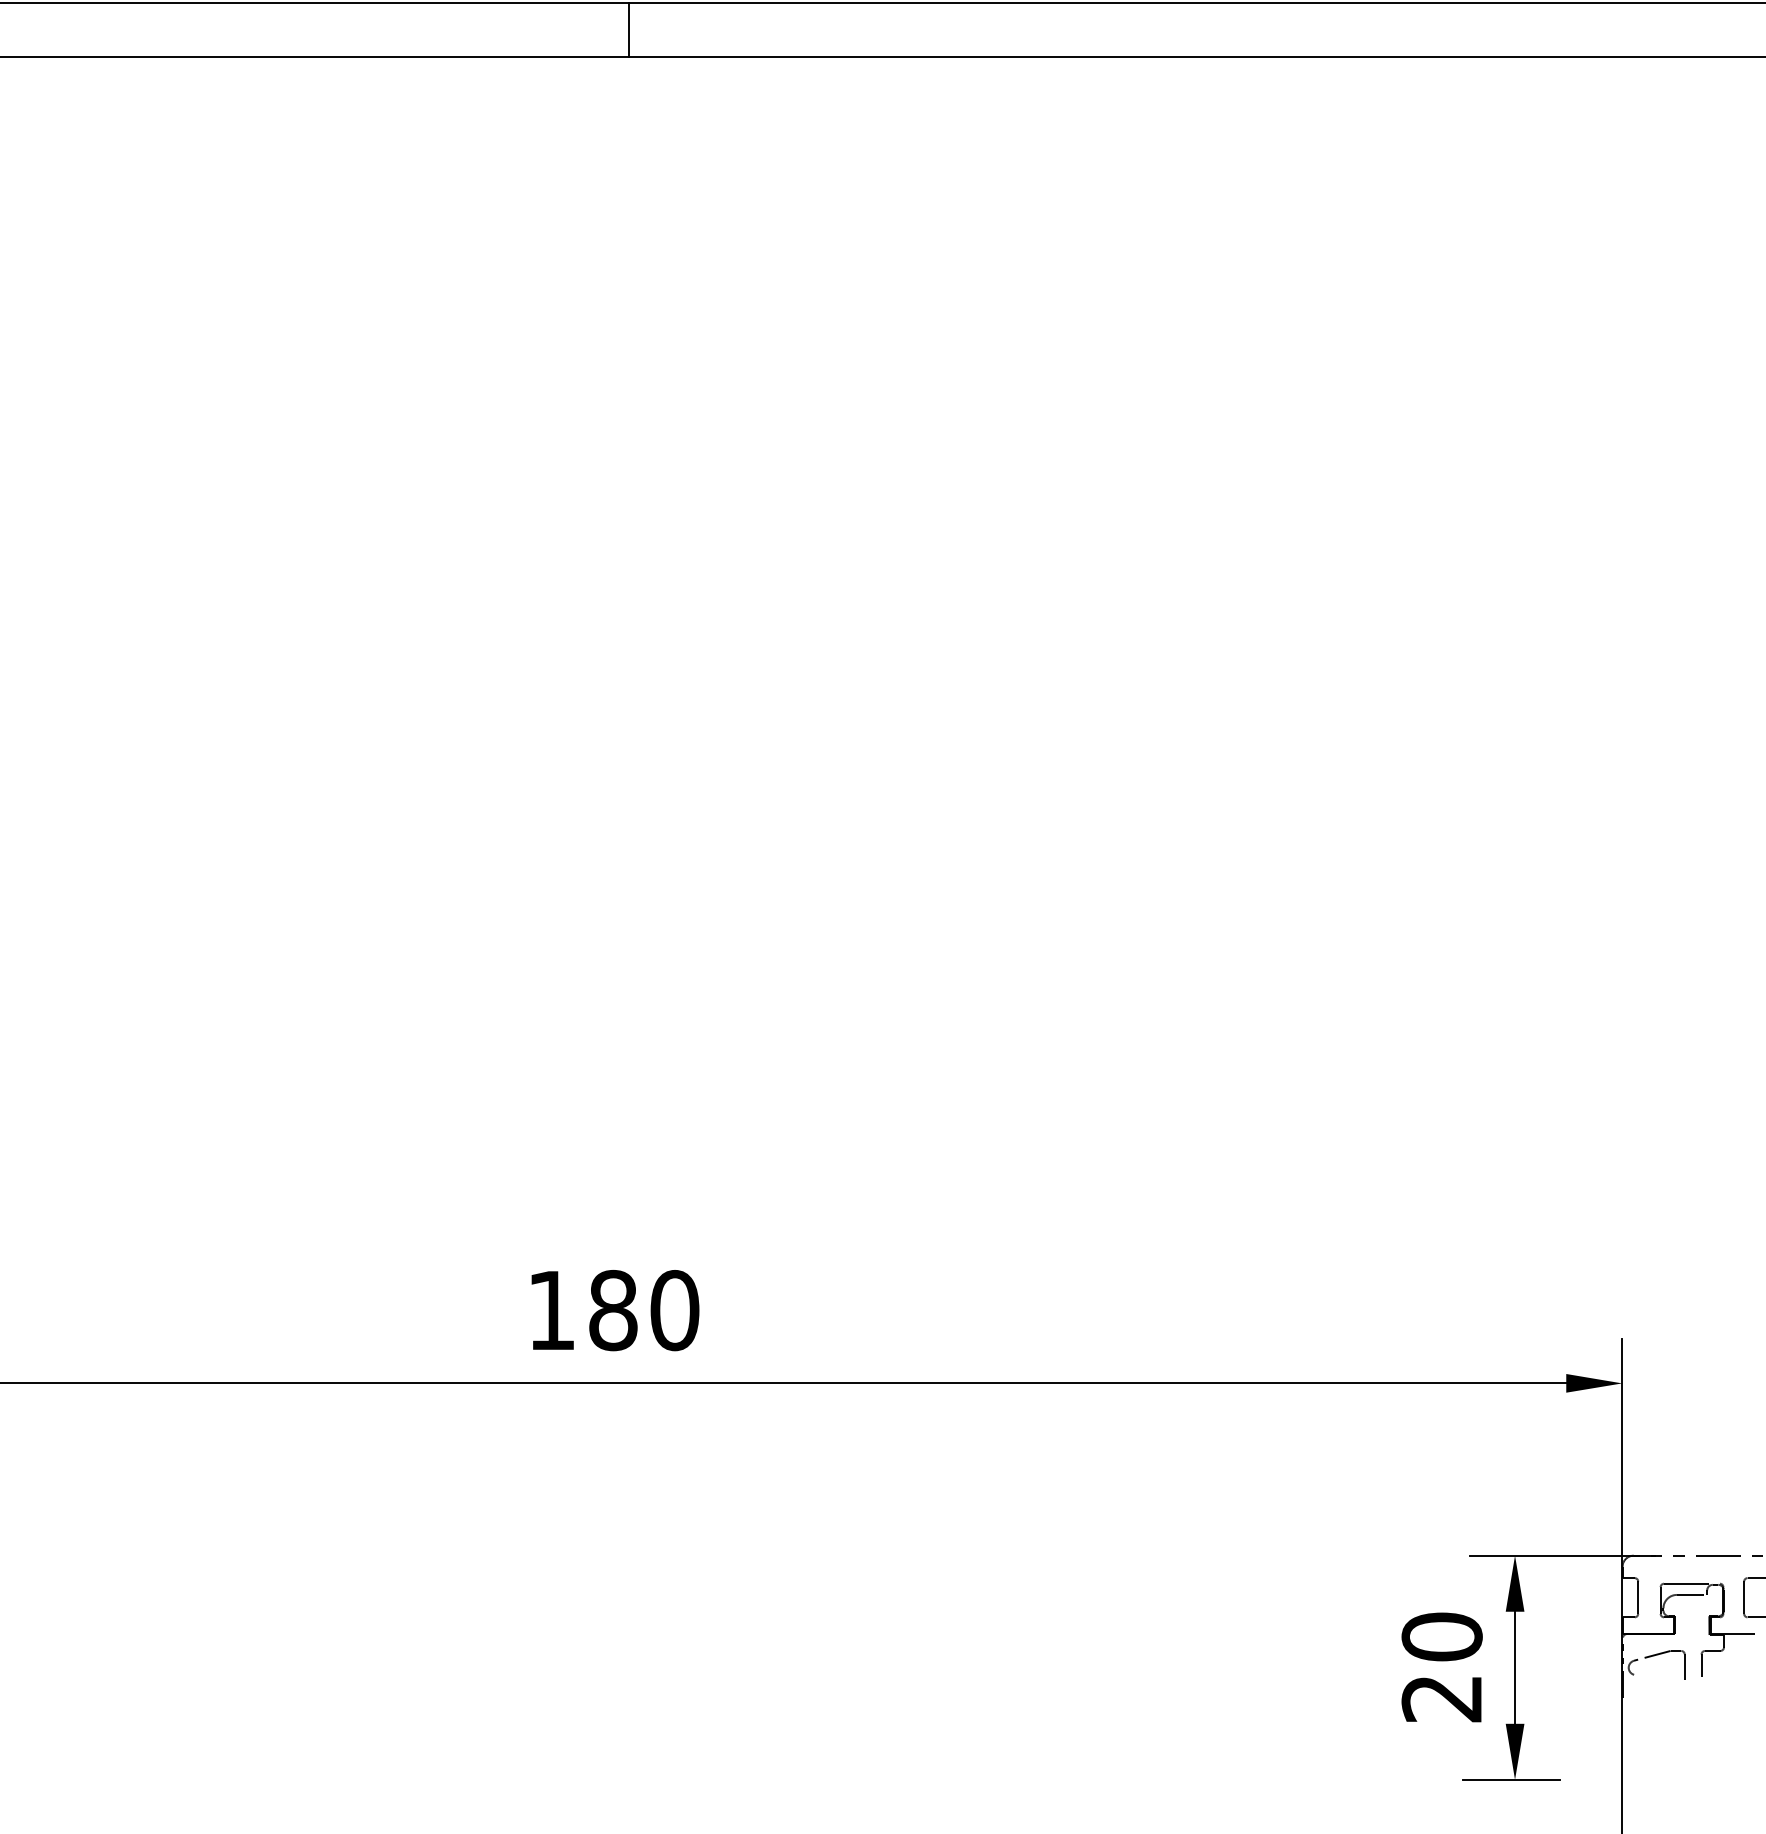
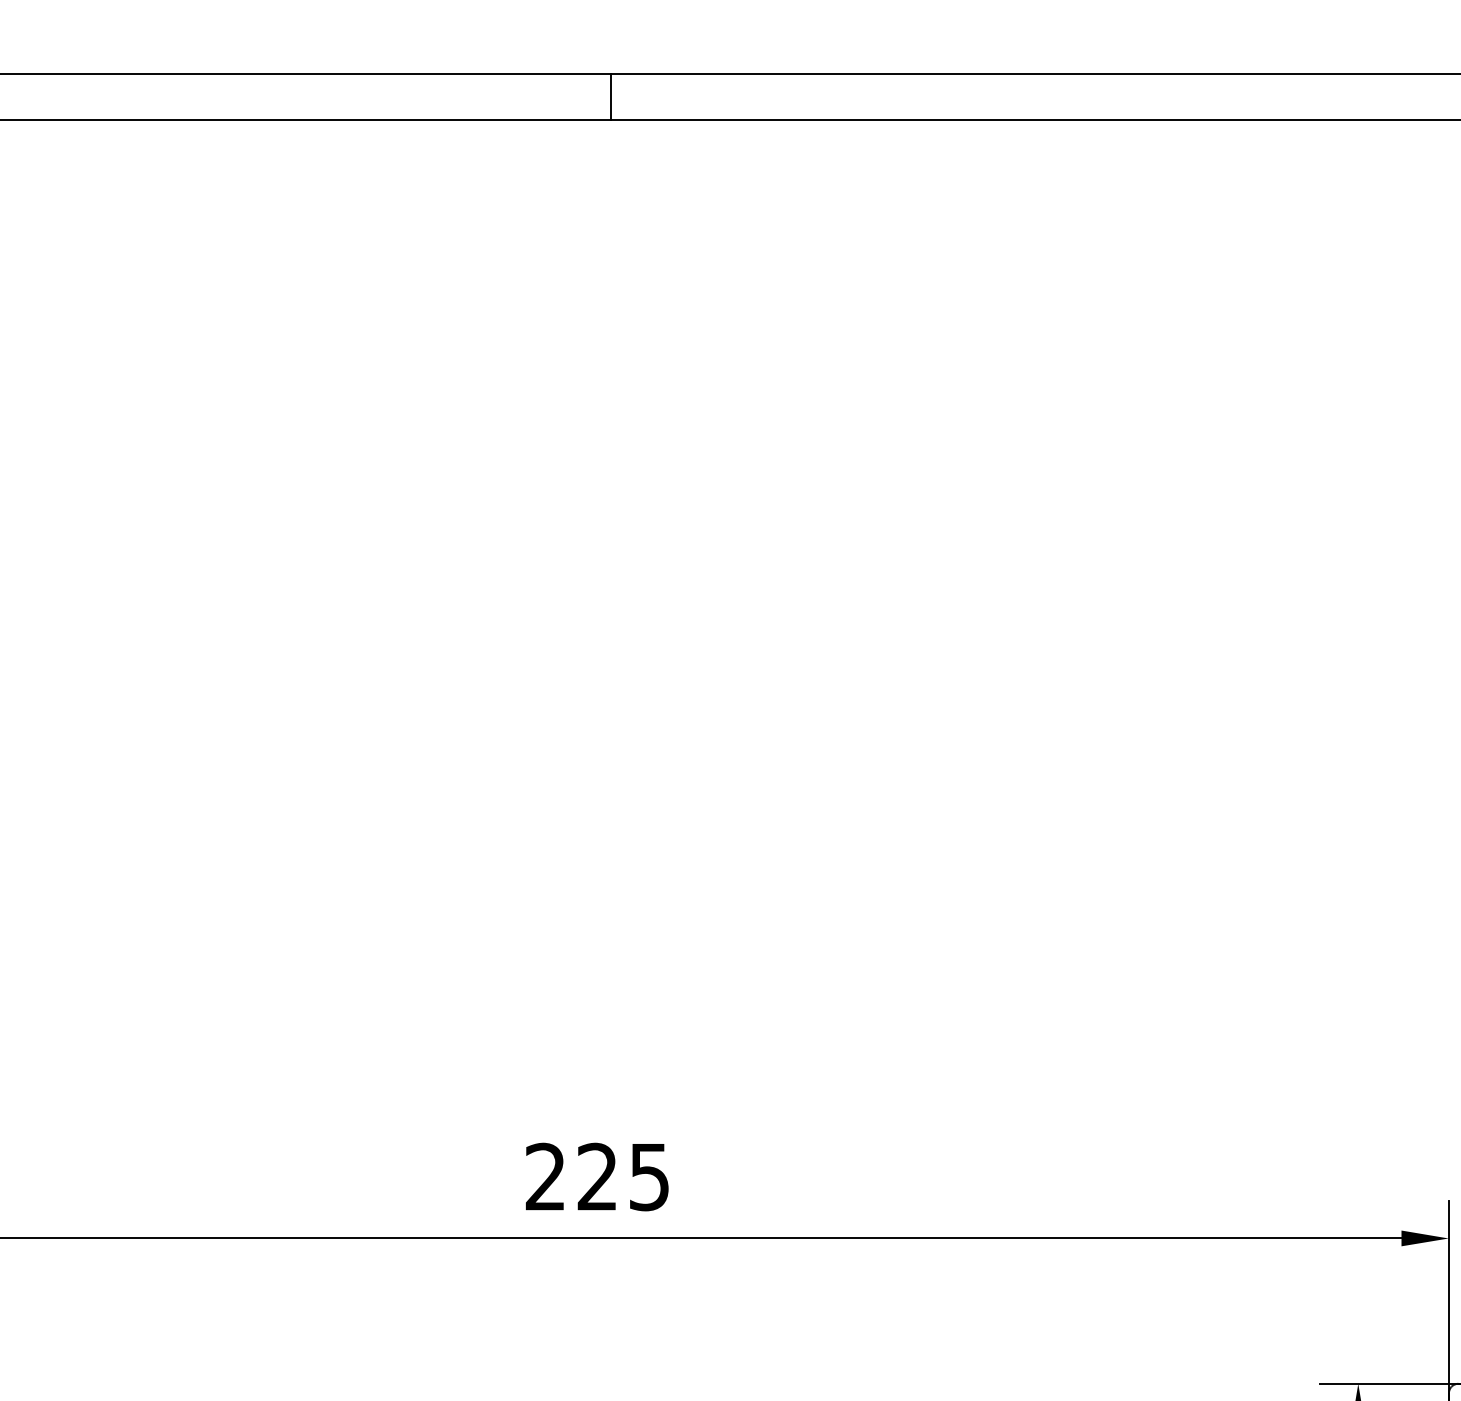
text: (613, 1310) -> (597, 1176), 180 -> 225

